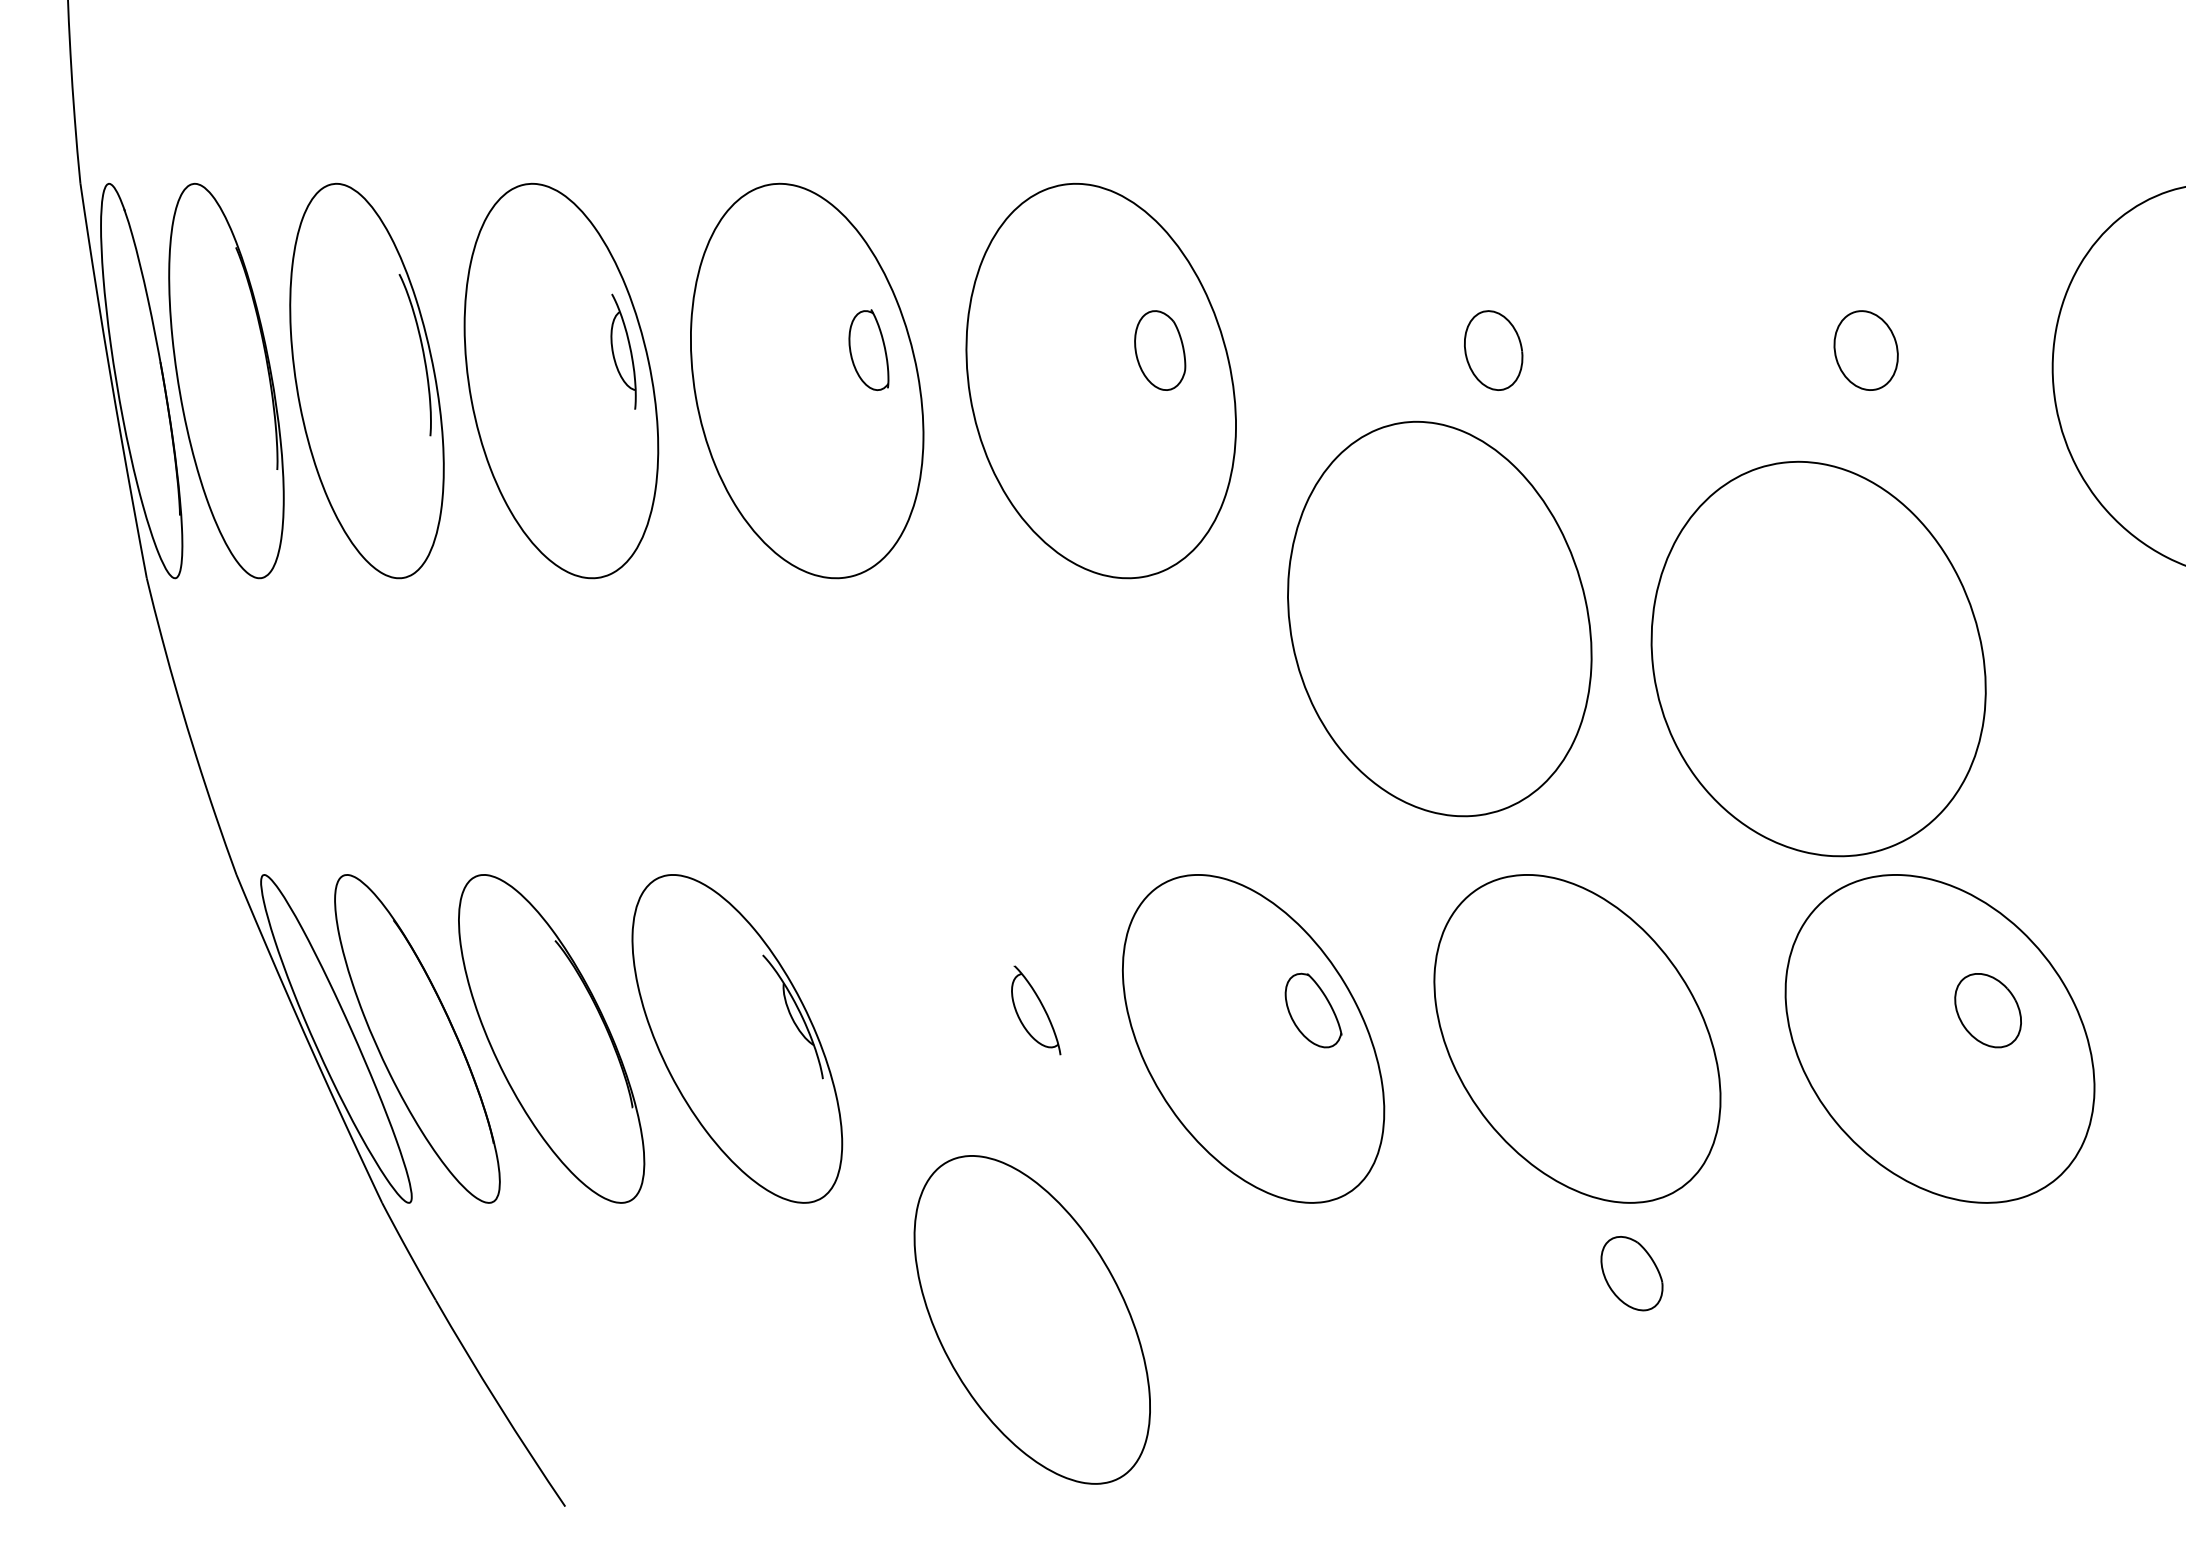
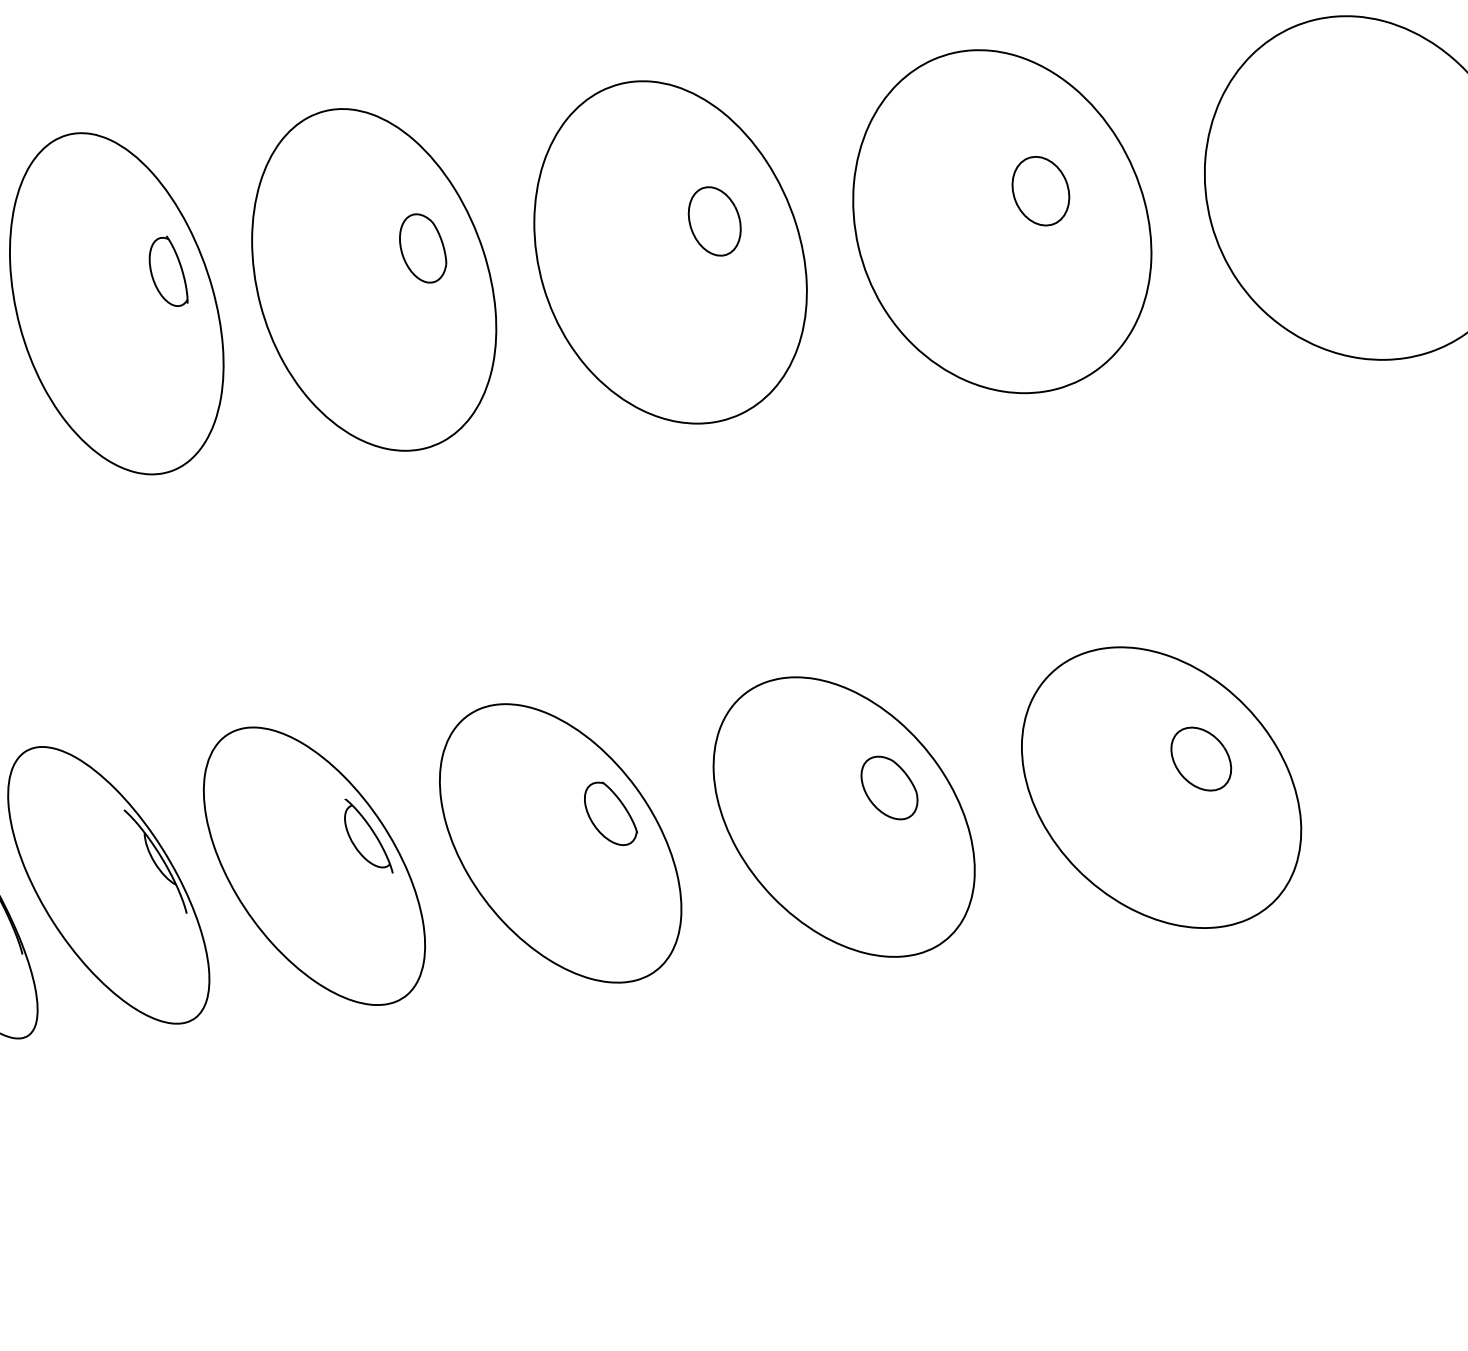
part: (1439, 618) -> (669, 252), moved
part: (1818, 658) -> (1001, 221), moved
part: (1631, 1273) -> (889, 787), moved
part: (1031, 1319) -> (313, 866), moved

